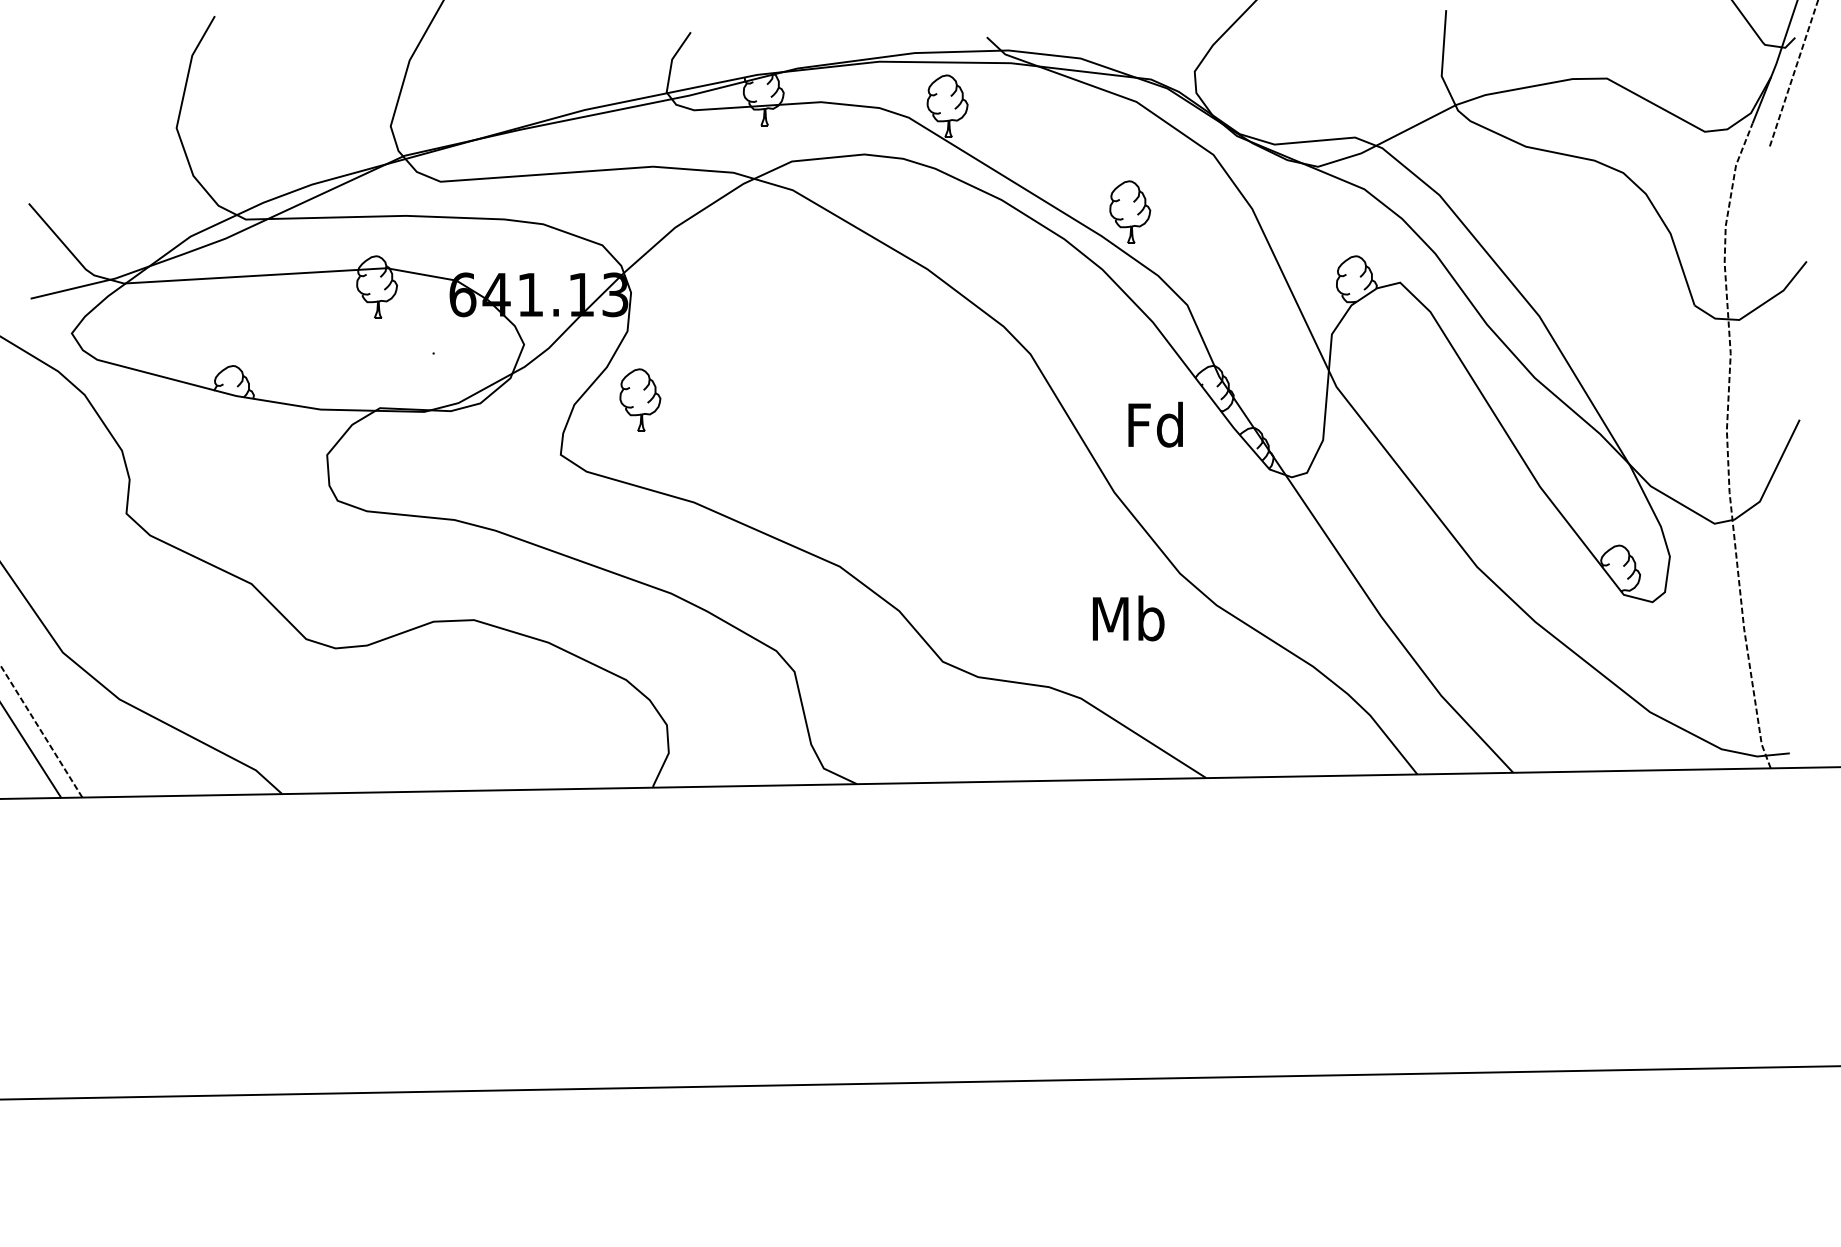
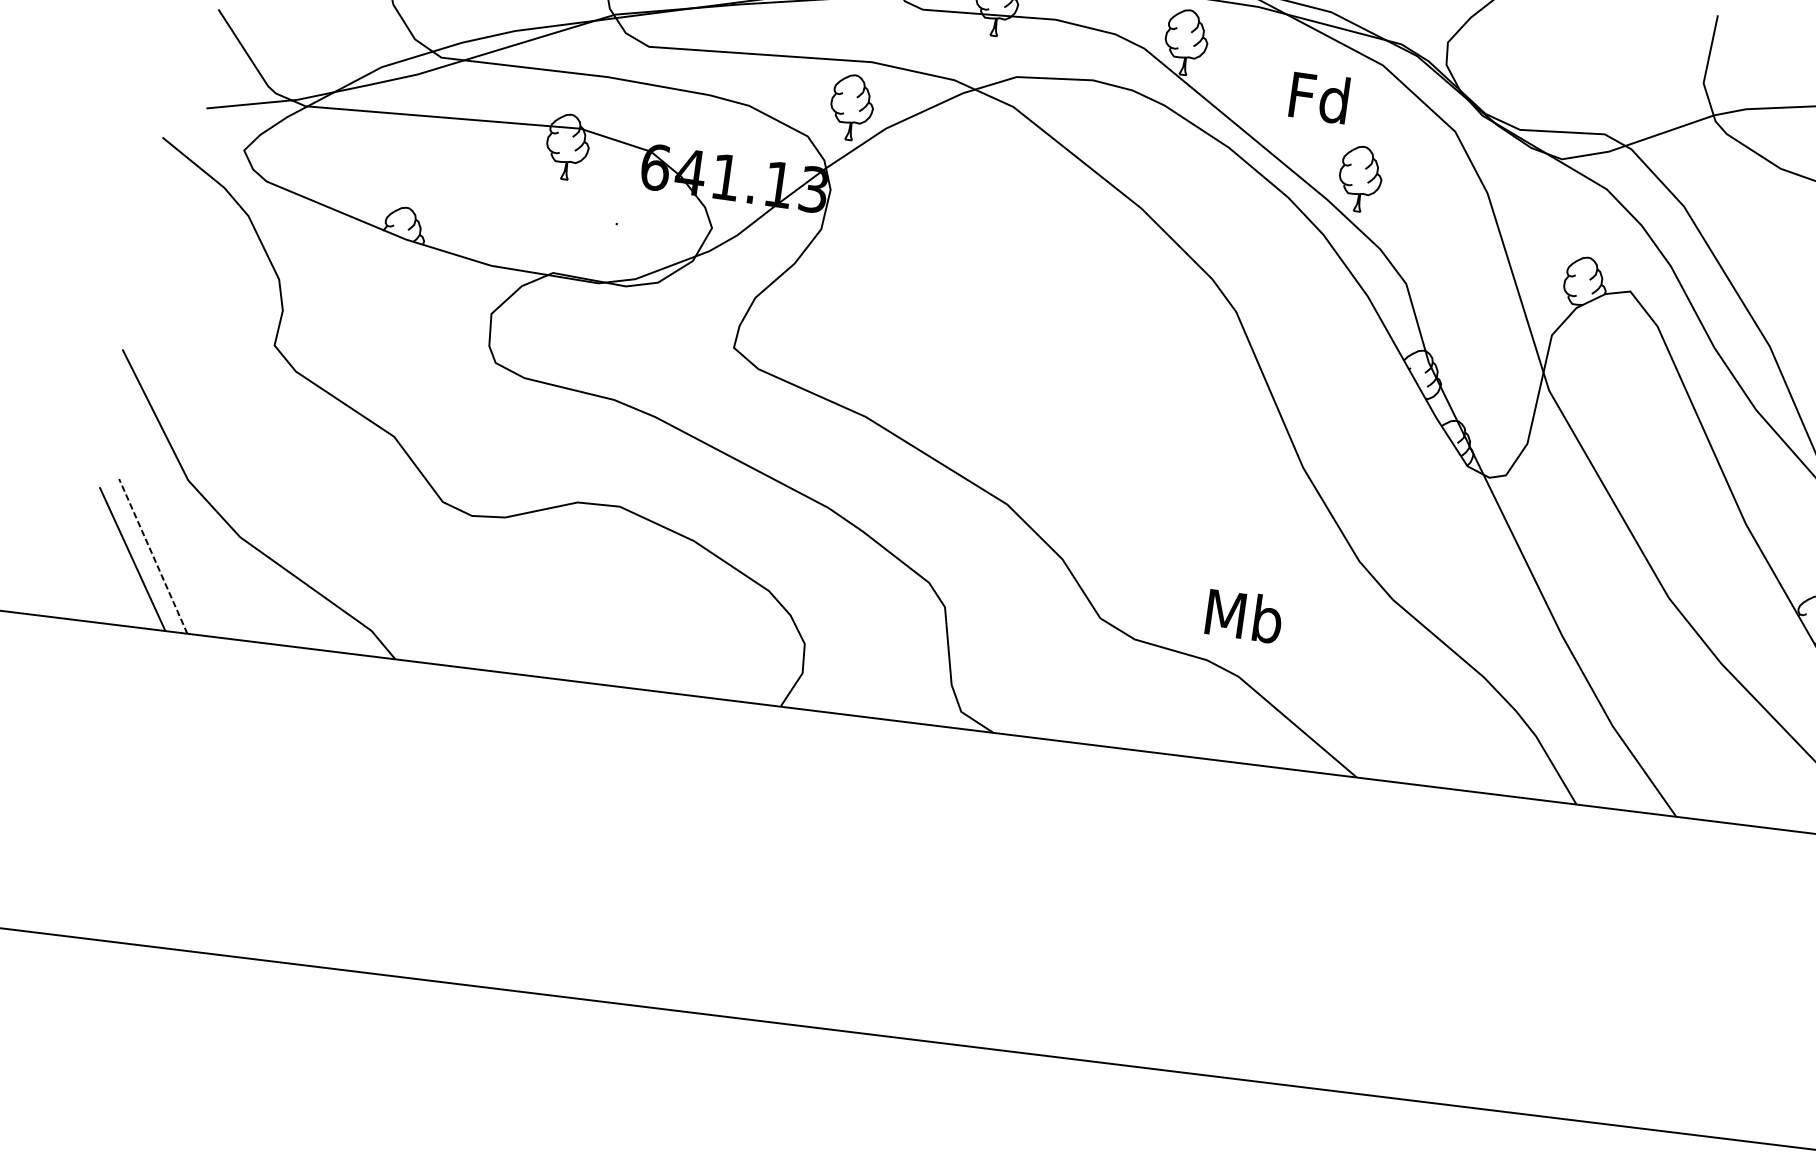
part: (640, 399) -> (852, 106), moved
text: (1155, 424) -> (1319, 97), moved
text: (1128, 618) -> (1244, 616), moved

